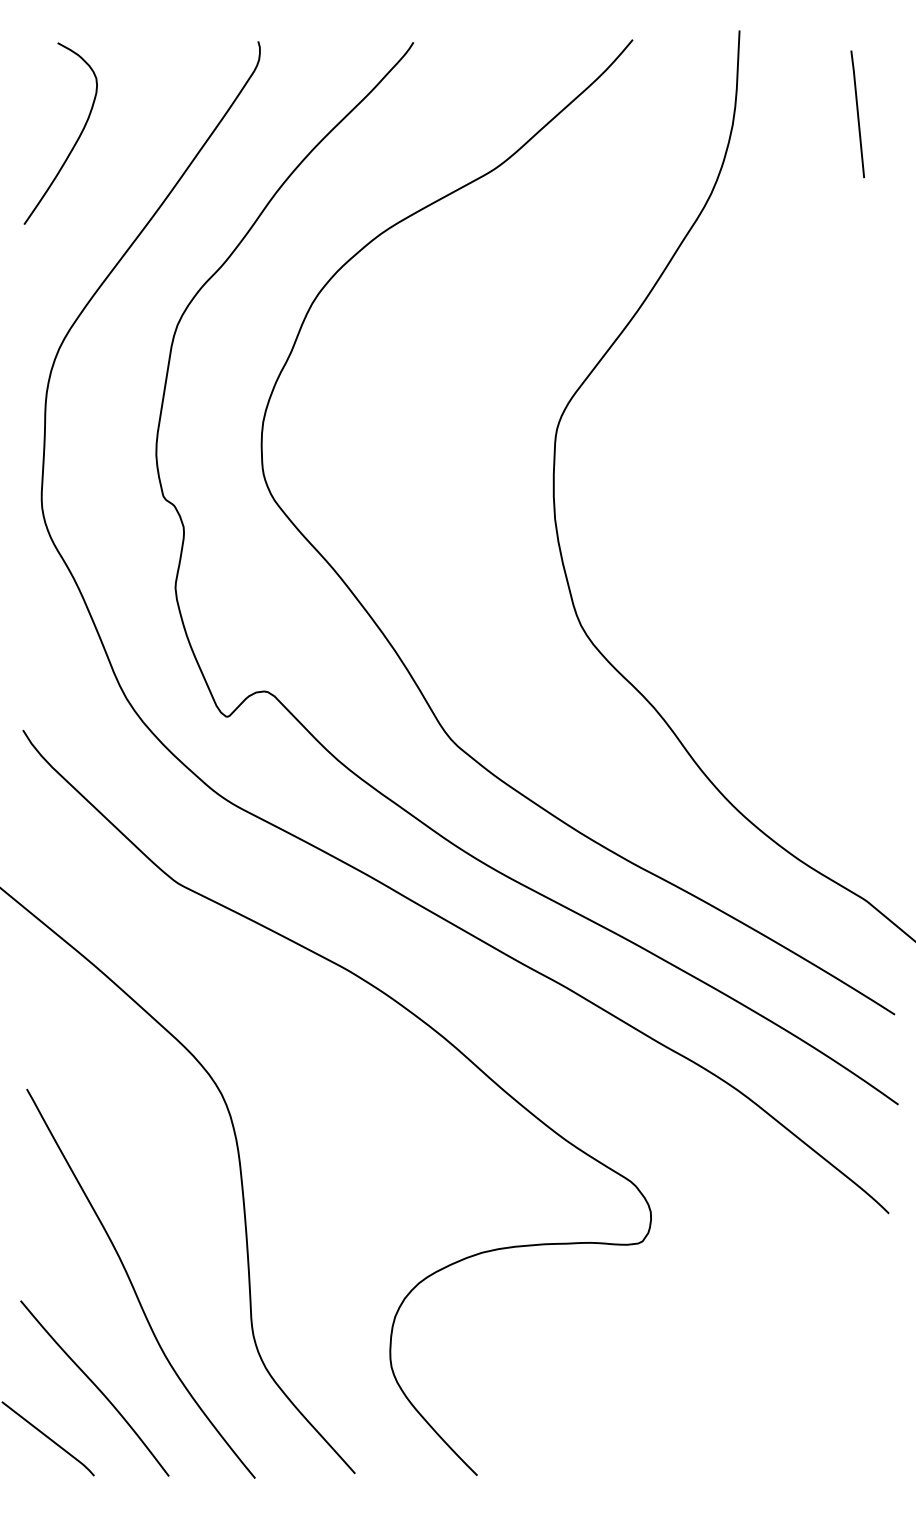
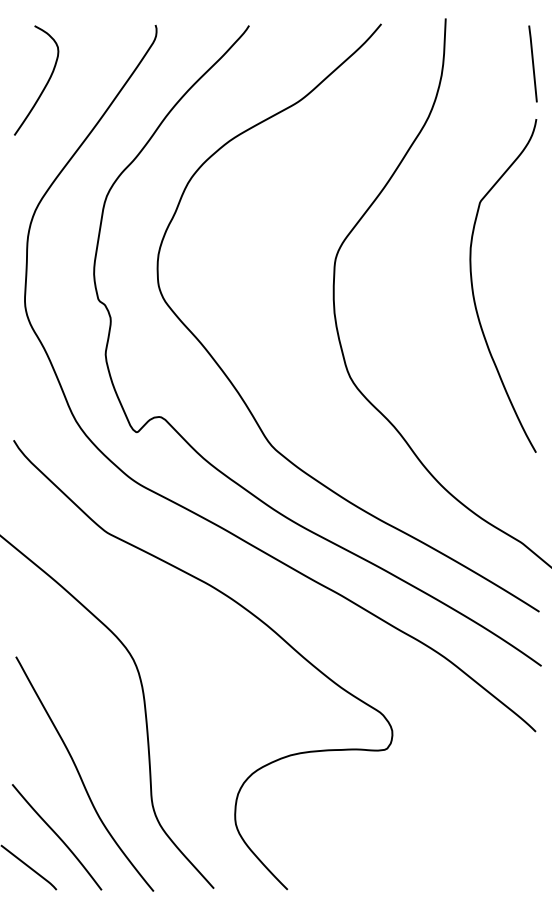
line: (856, 113) -> (532, 63), moved
curve: (785, 475) -> (473, 286), added

